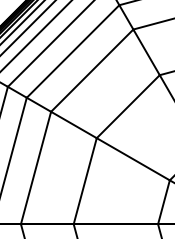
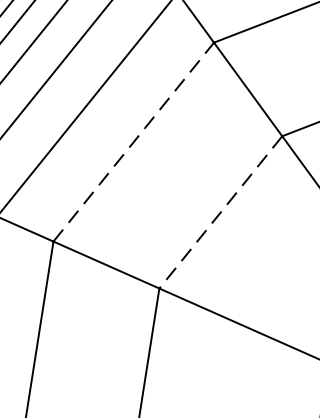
line: (92, 70) -> (134, 141), solid -> dashed
line: (128, 106) -> (221, 211), solid -> dashed

